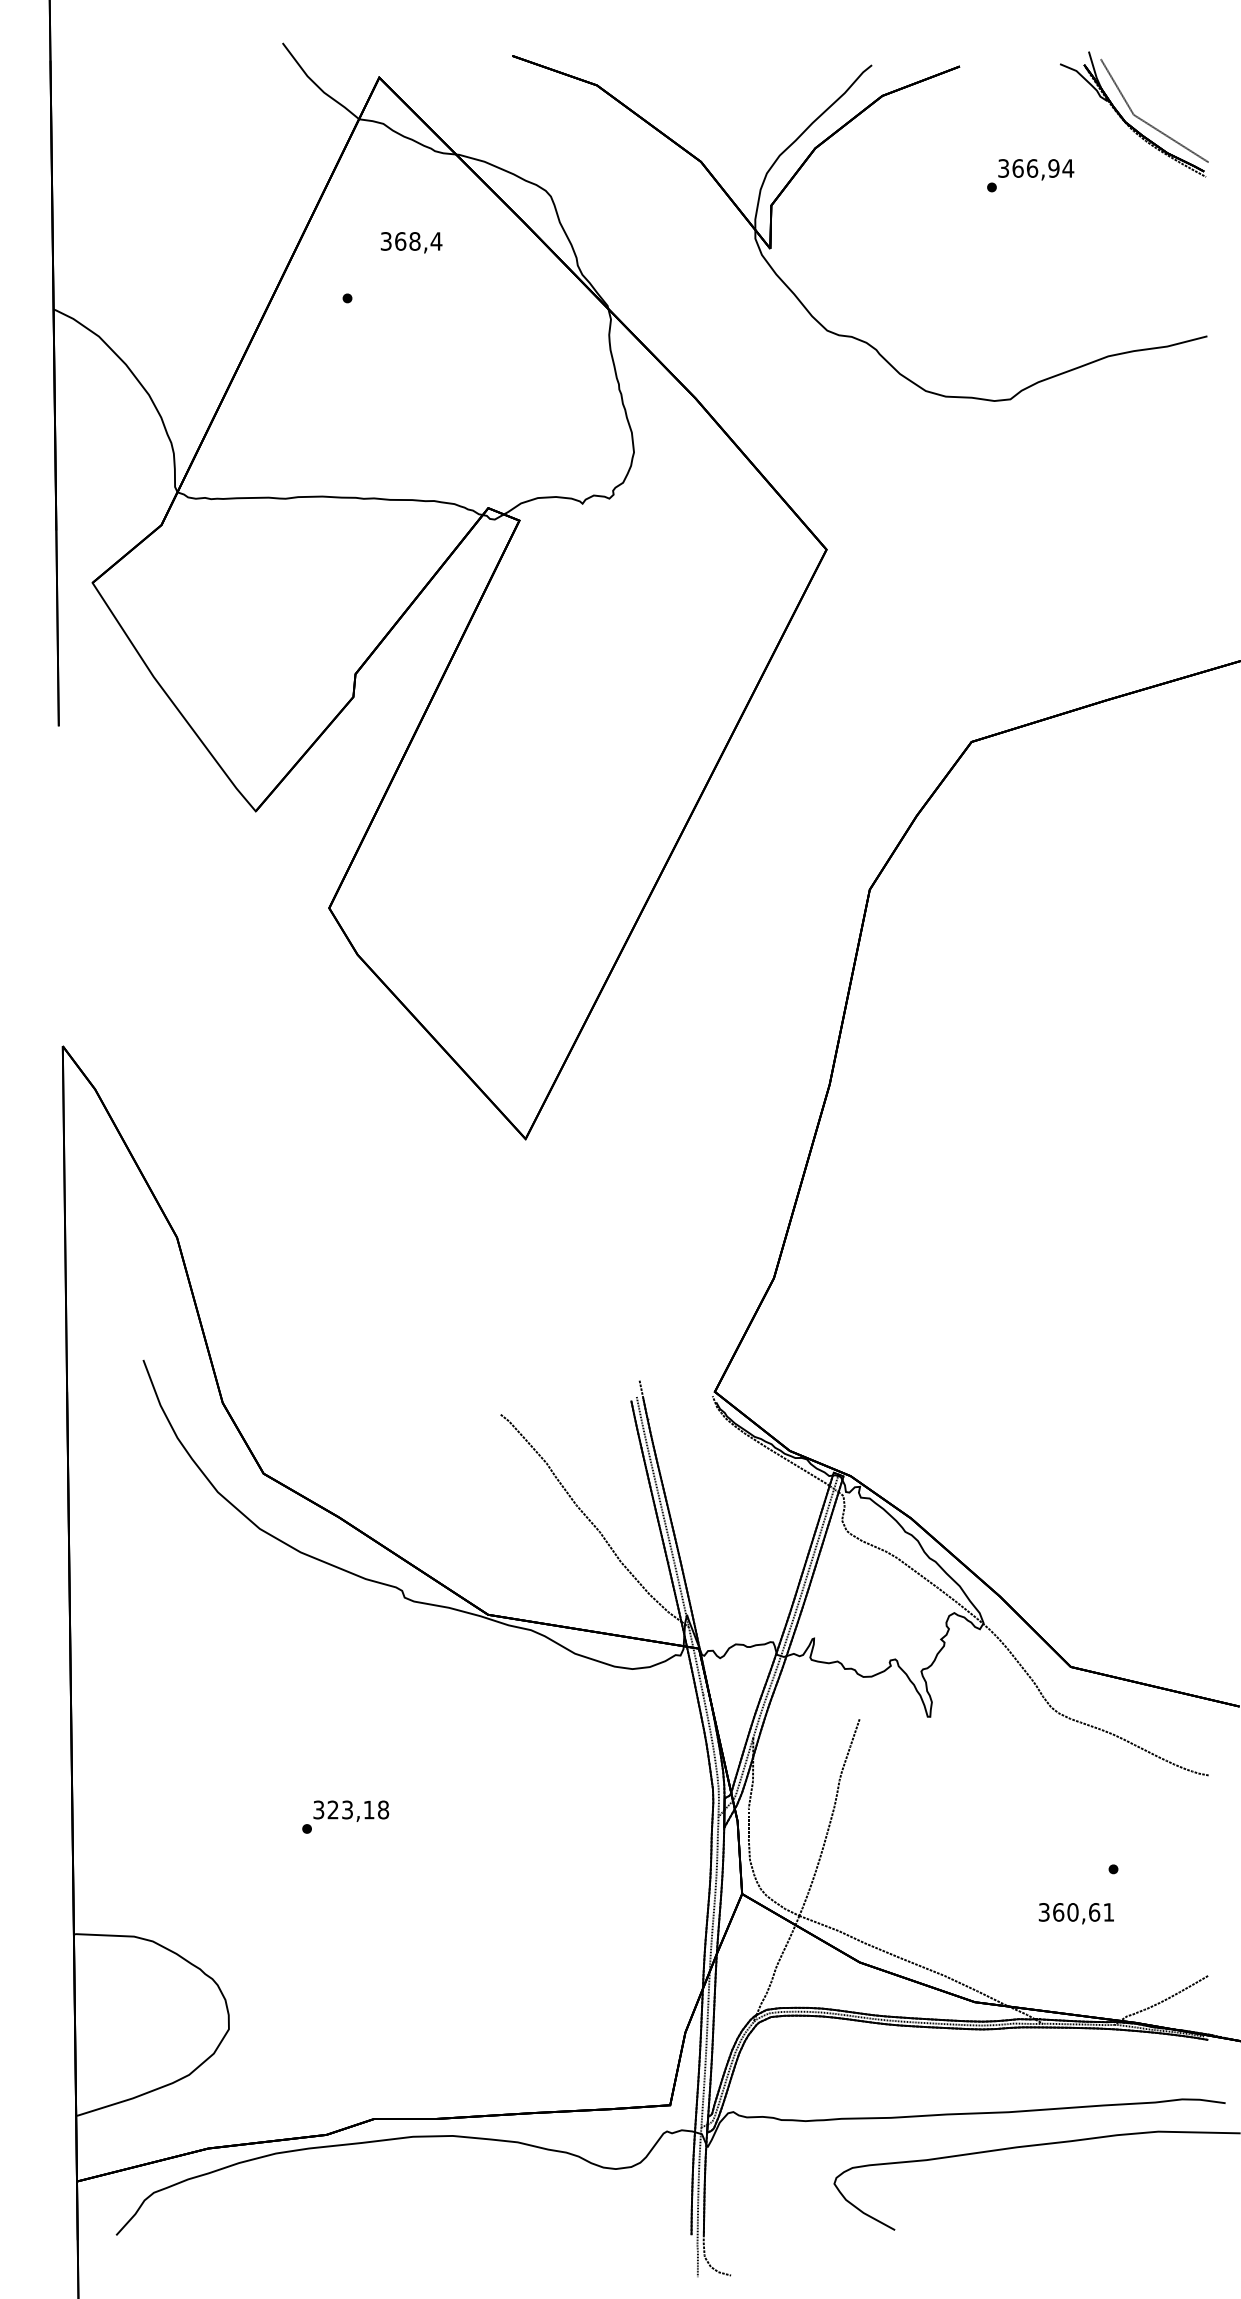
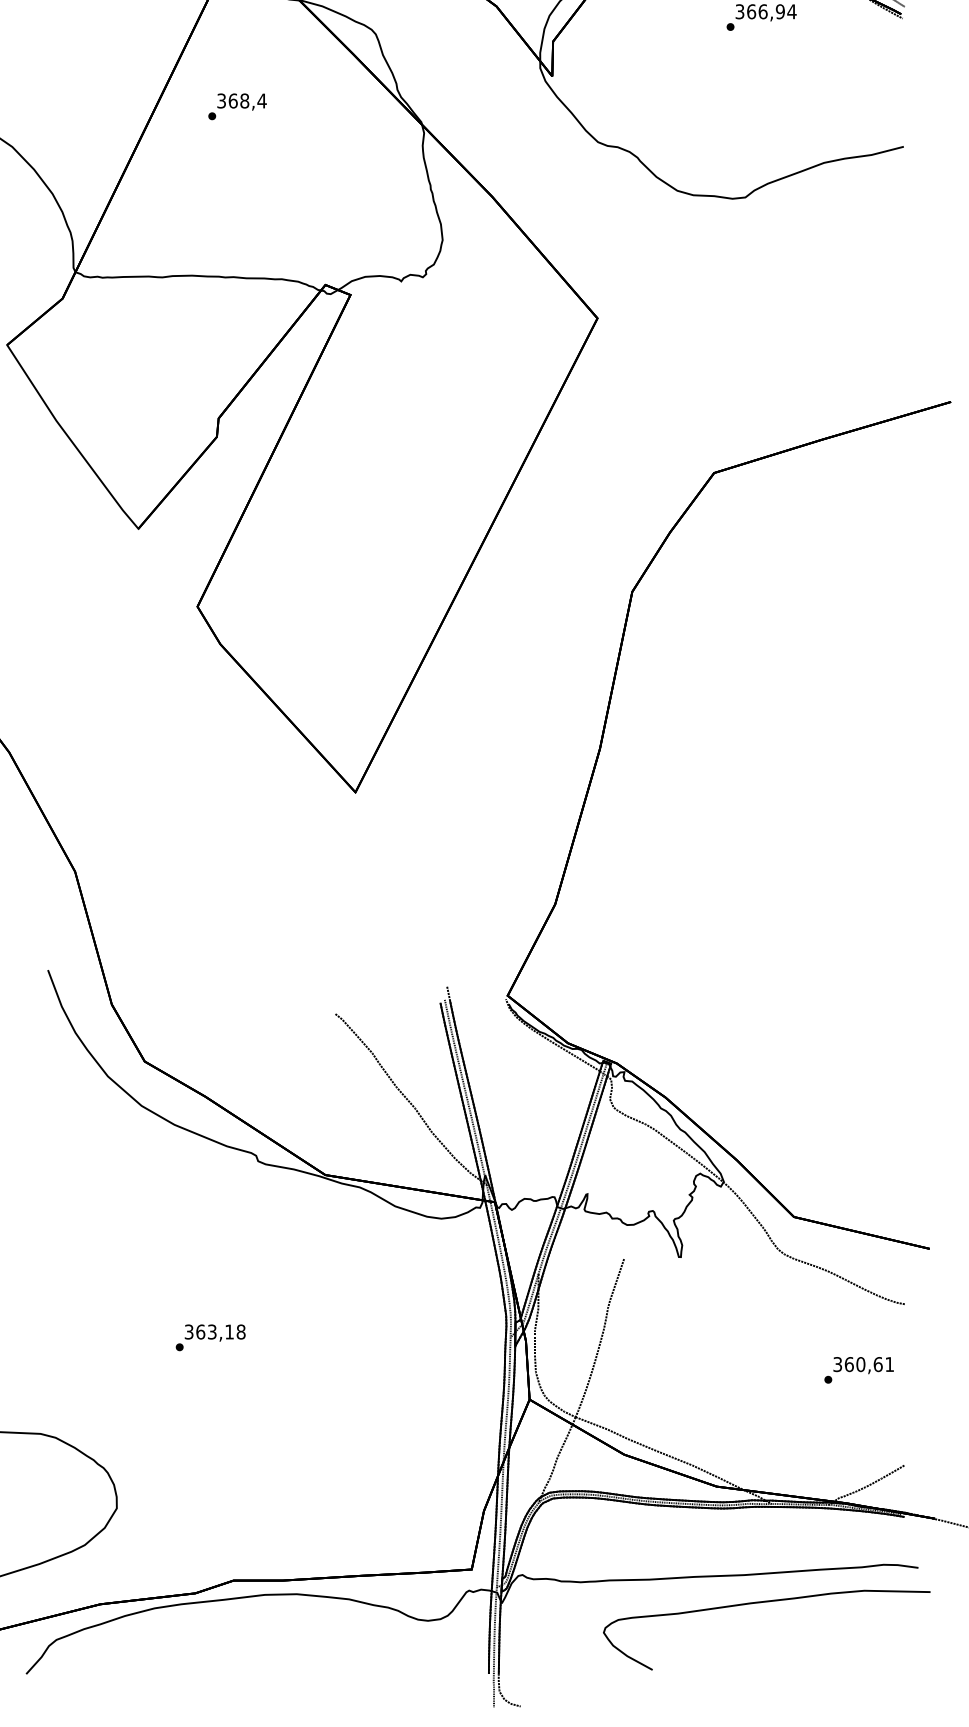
text: (411, 242) -> (241, 101), moved
text: (332, 1809) -> (200, 1331), 323,18 -> 363,18
text: (1075, 1913) -> (862, 1365), moved

